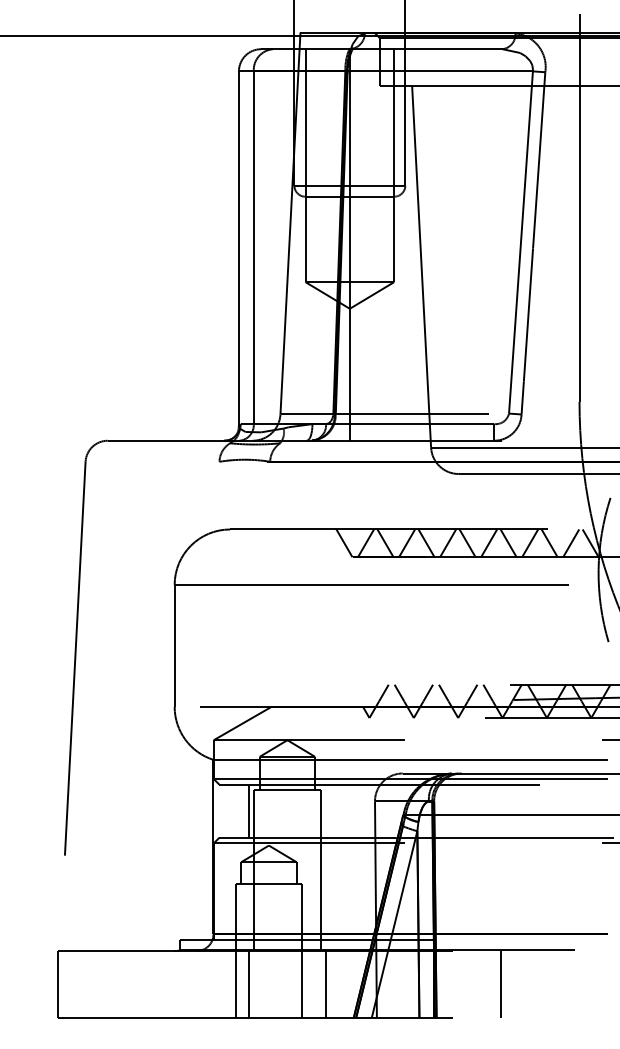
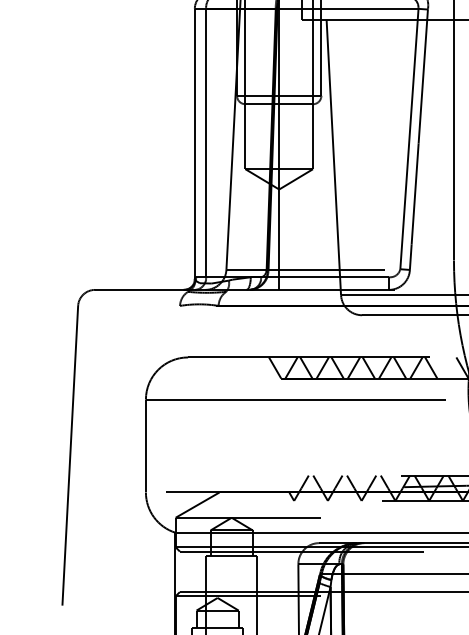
line: (571, 543) -> (447, 368), removed
line: (249, 810) -> (202, 571), removed

